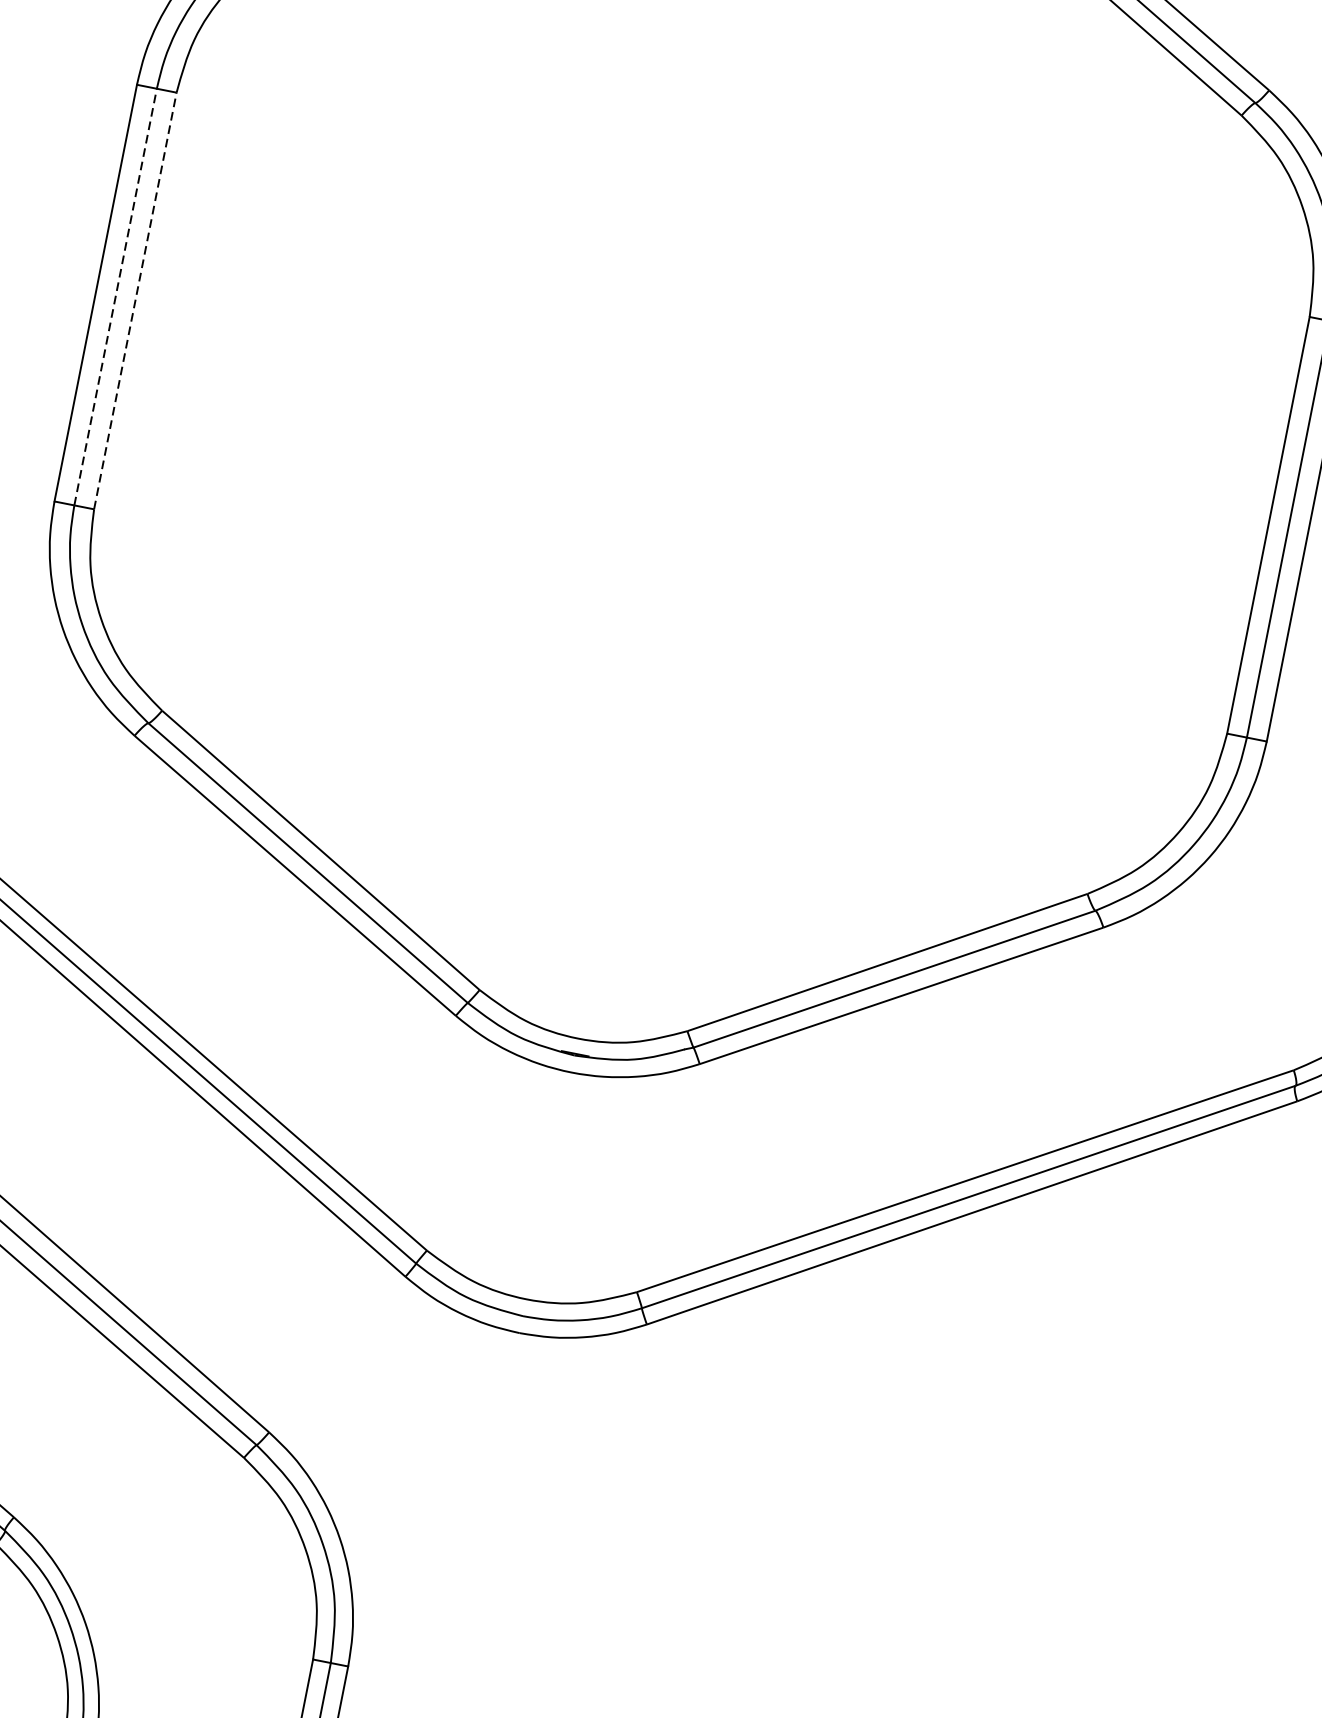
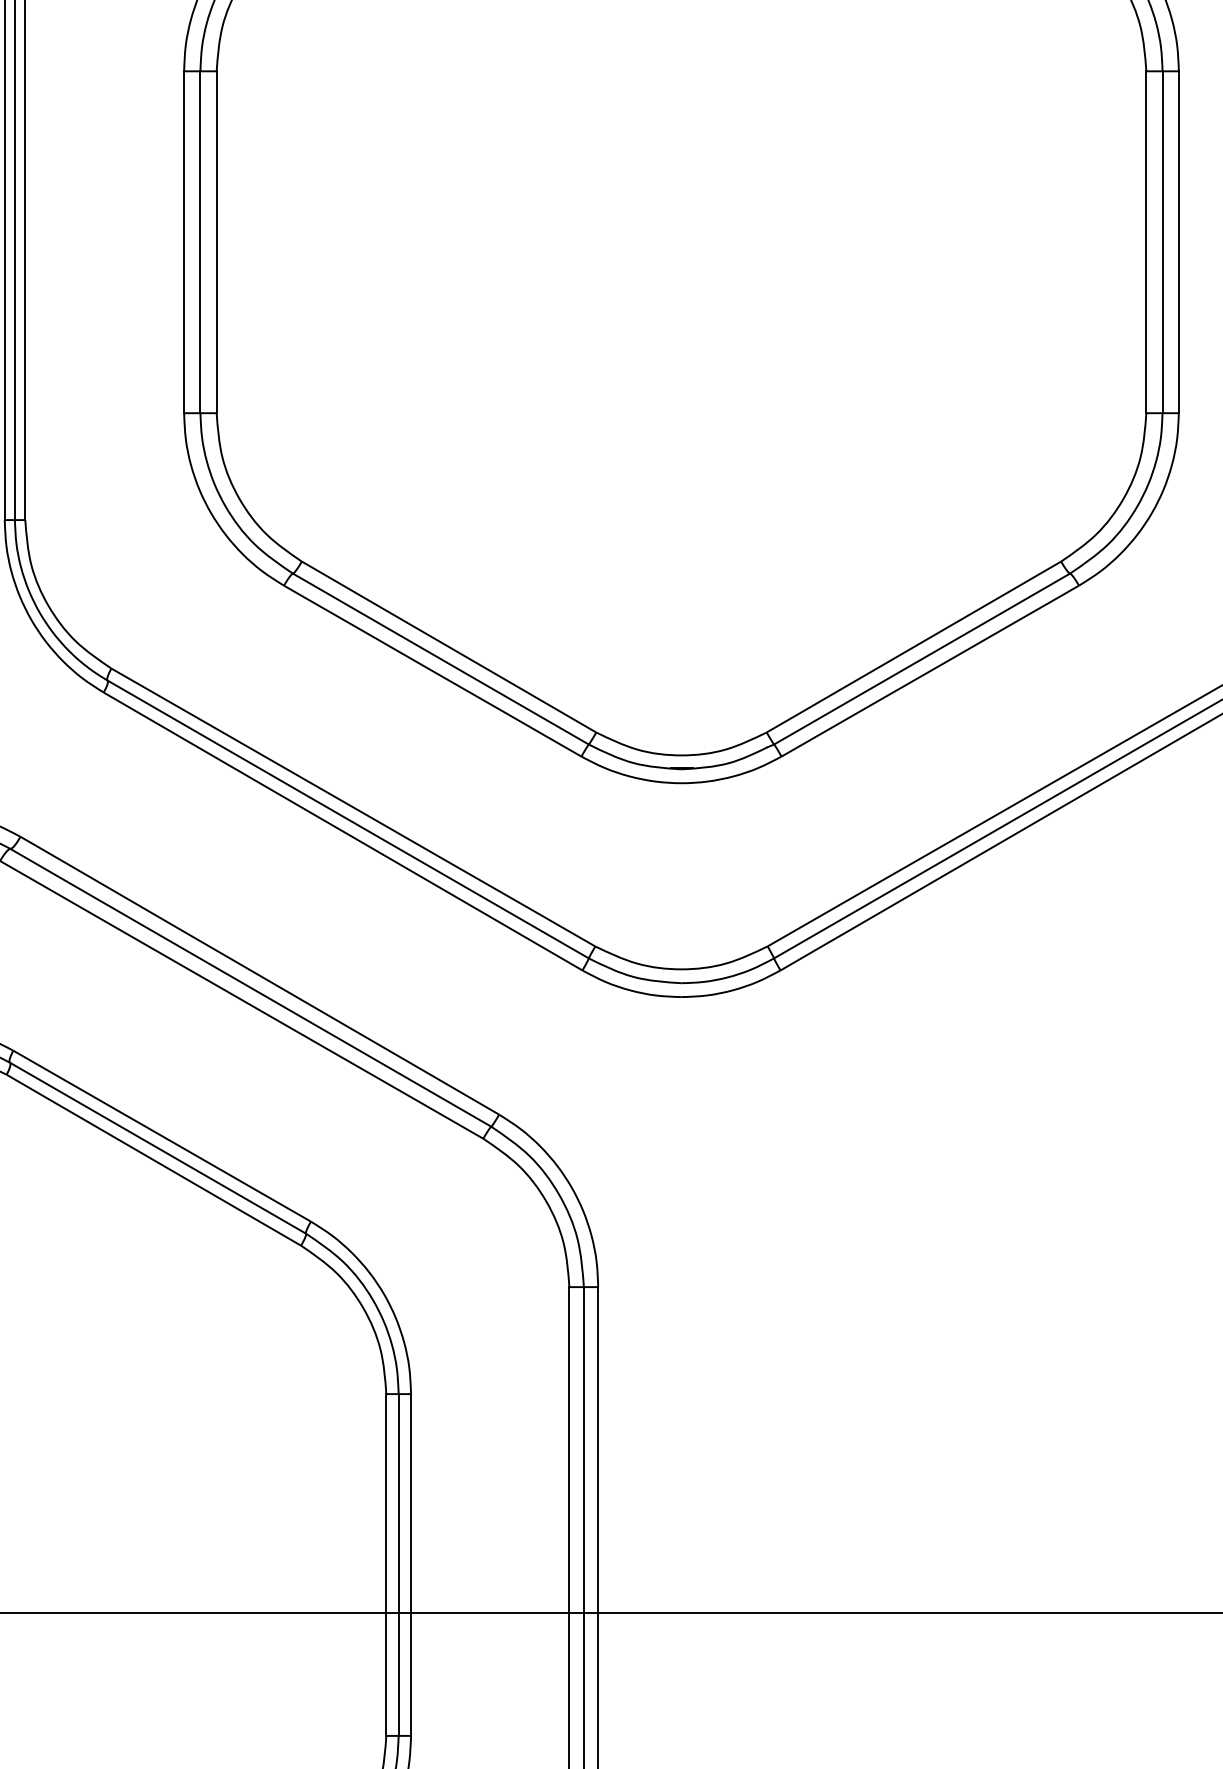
line: (115, 297) -> (200, 242), dashed -> solid
line: (135, 301) -> (216, 242), dashed -> solid

